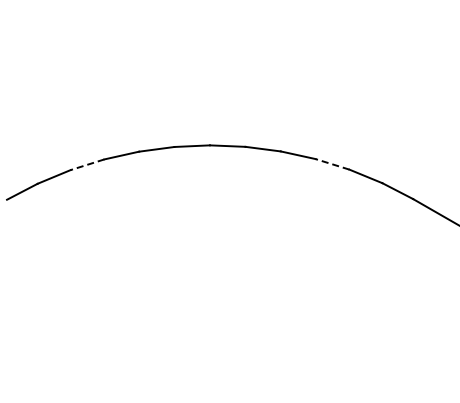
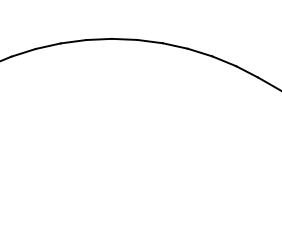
line: (87, 164) -> (23, 52), dashed -> solid
line: (332, 164) -> (200, 52), dashed -> solid

